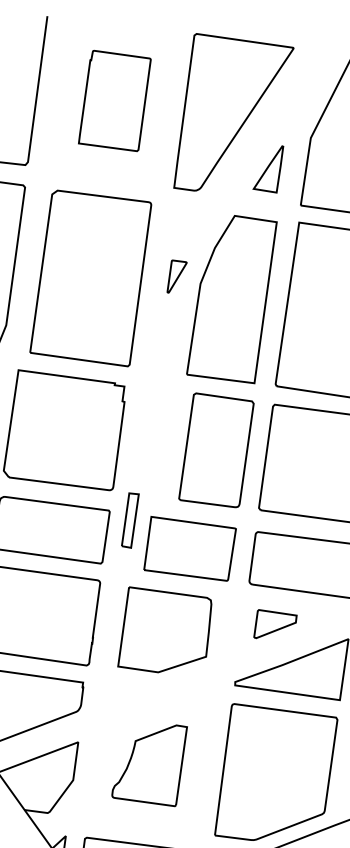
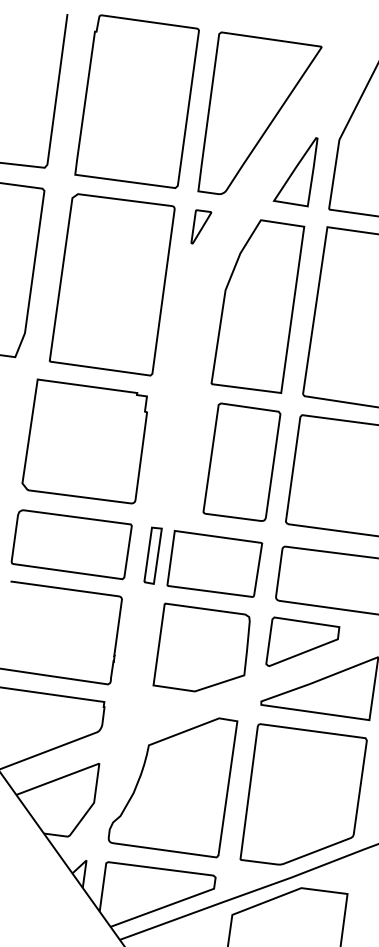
part: (114, 100) -> (136, 101), size x1.67
part: (268, 169) -> (295, 172), size x1.43
part: (177, 276) -> (201, 226), moved
part: (129, 520) -> (152, 555), moved
part: (275, 623) -> (302, 641), size x1.67
part: (164, 629) -> (201, 647), moved
part: (149, 765) -> (172, 787), size x1.67

